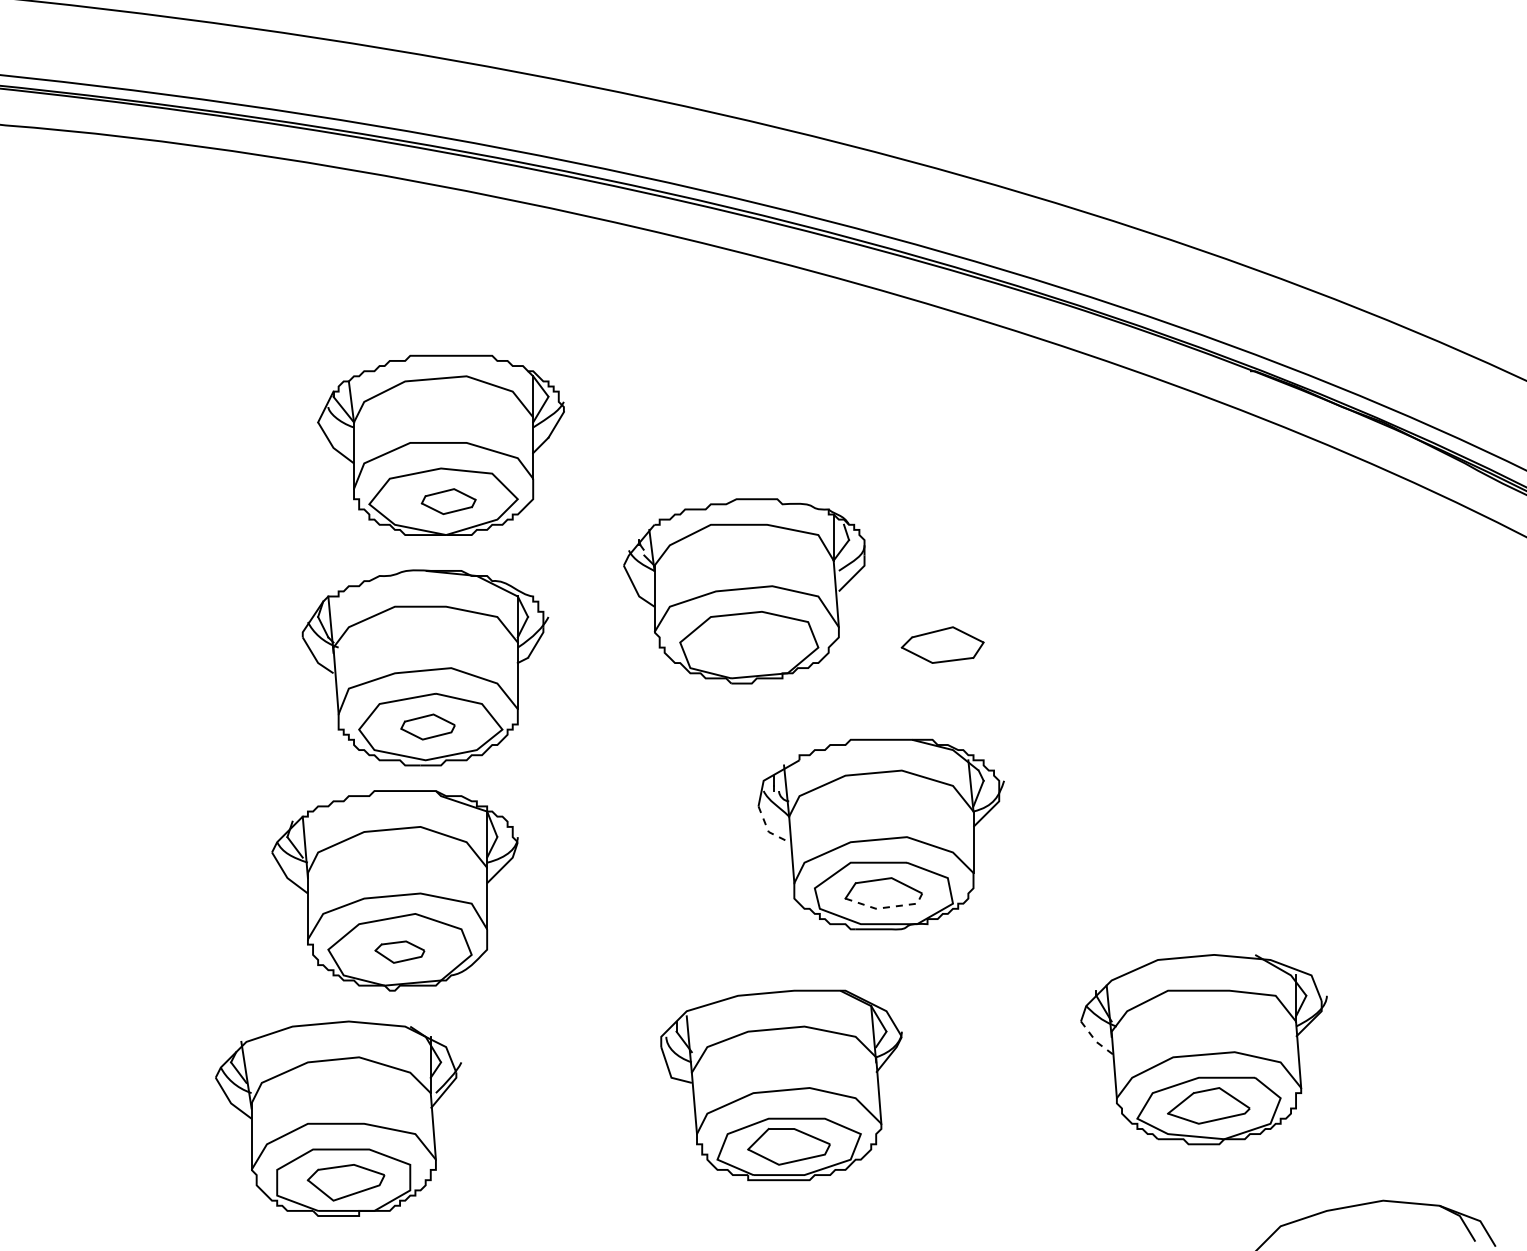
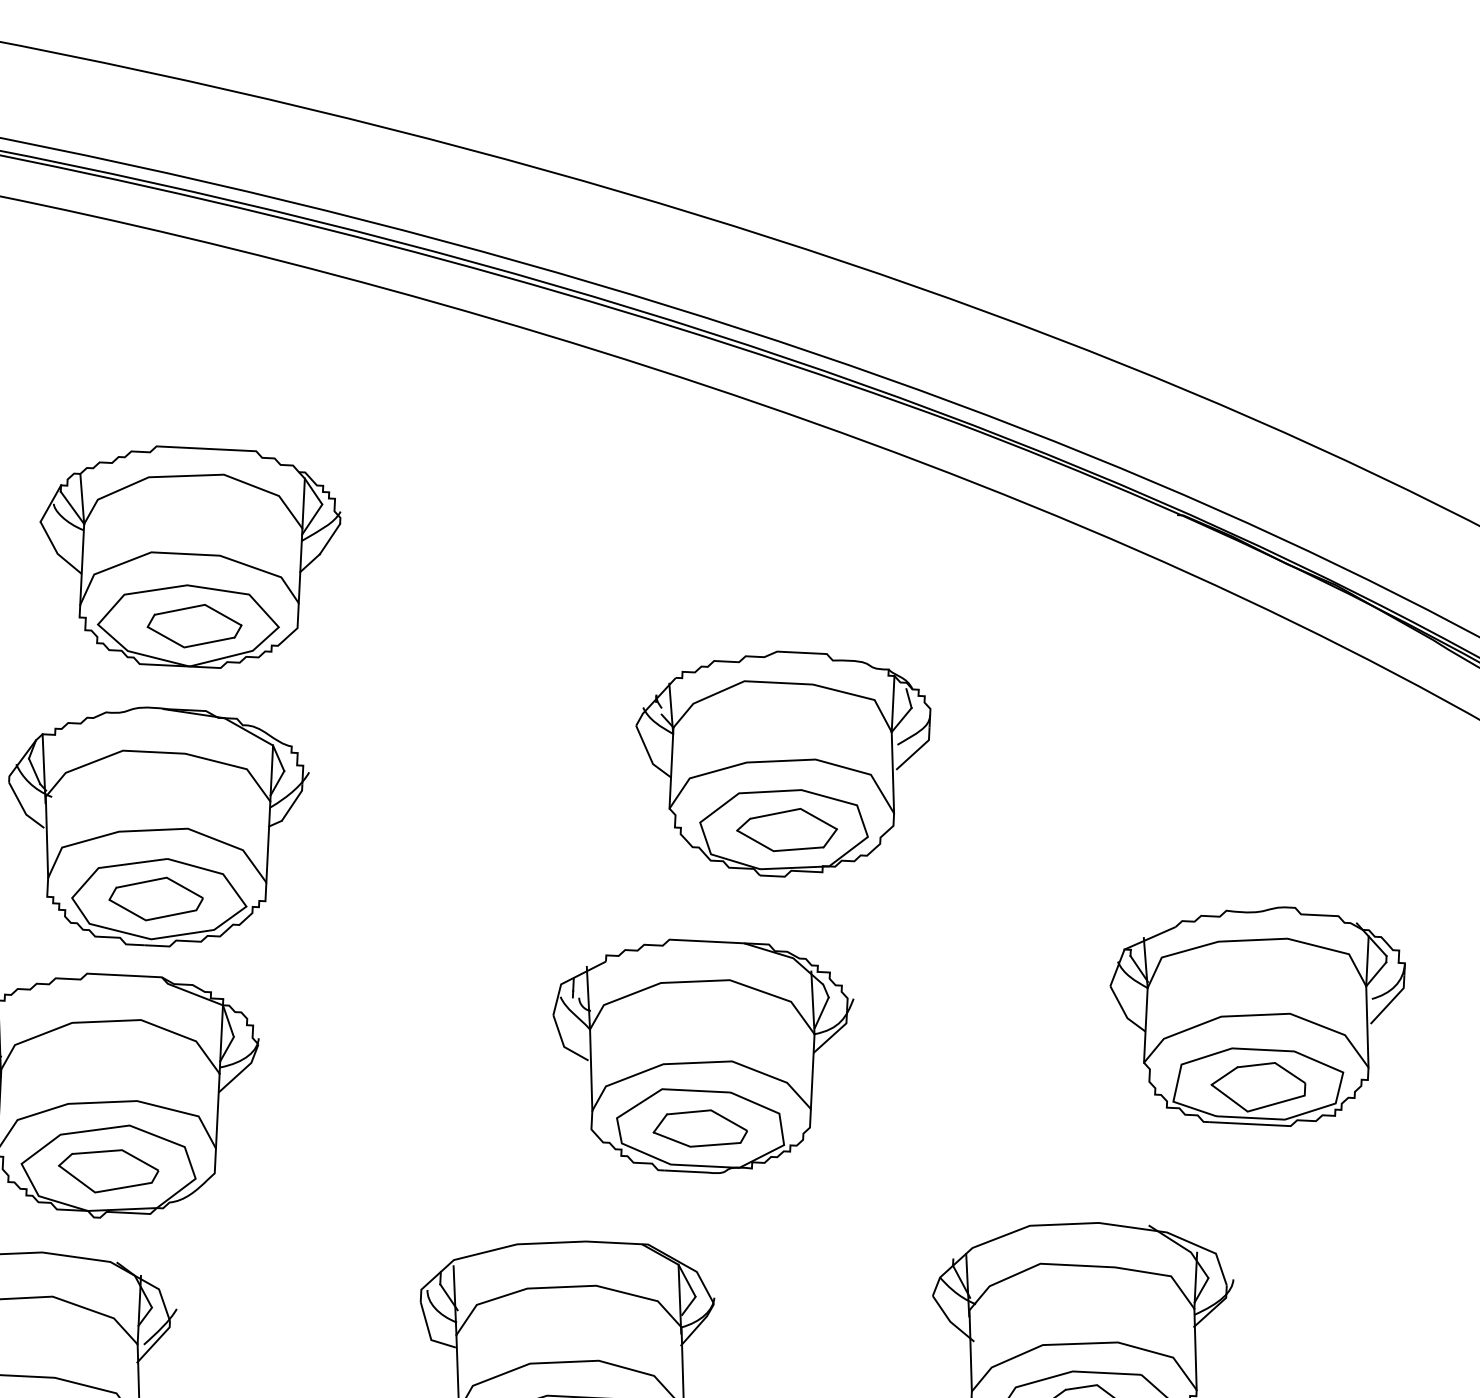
part: (448, 501) -> (194, 625), size x1.43
part: (744, 591) -> (781, 764), moved
part: (427, 726) -> (155, 898), size x1.43
part: (1334, 777) -> (1255, 1014), added
line: (767, 830) -> (562, 1045), dashed -> solid
line: (886, 907) -> (703, 1145), dashed -> solid
part: (399, 951) -> (108, 1170), size x1.67
line: (1096, 1041) -> (950, 1321), dashed -> solid

